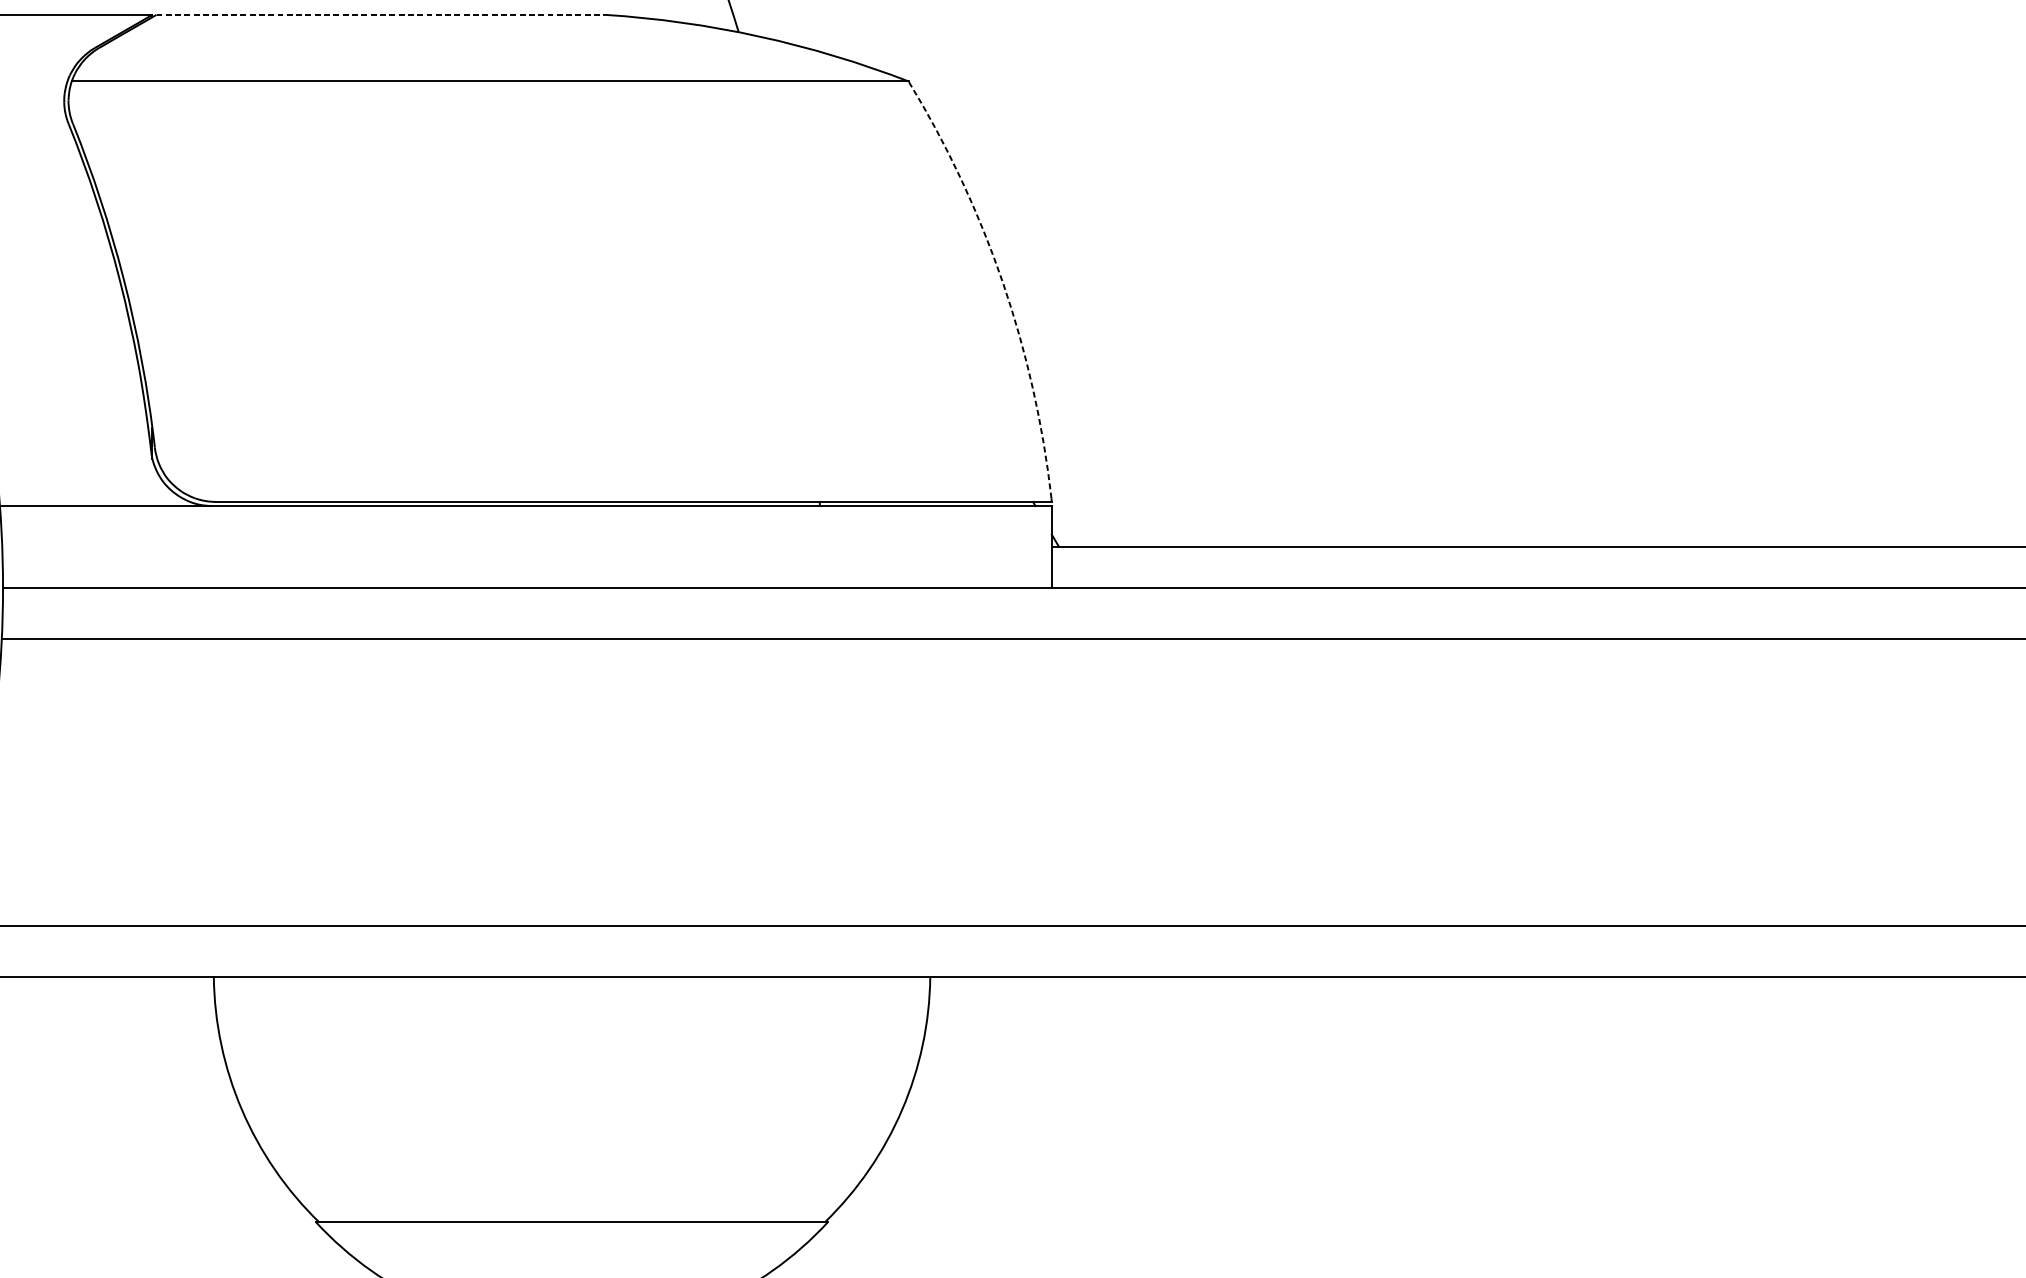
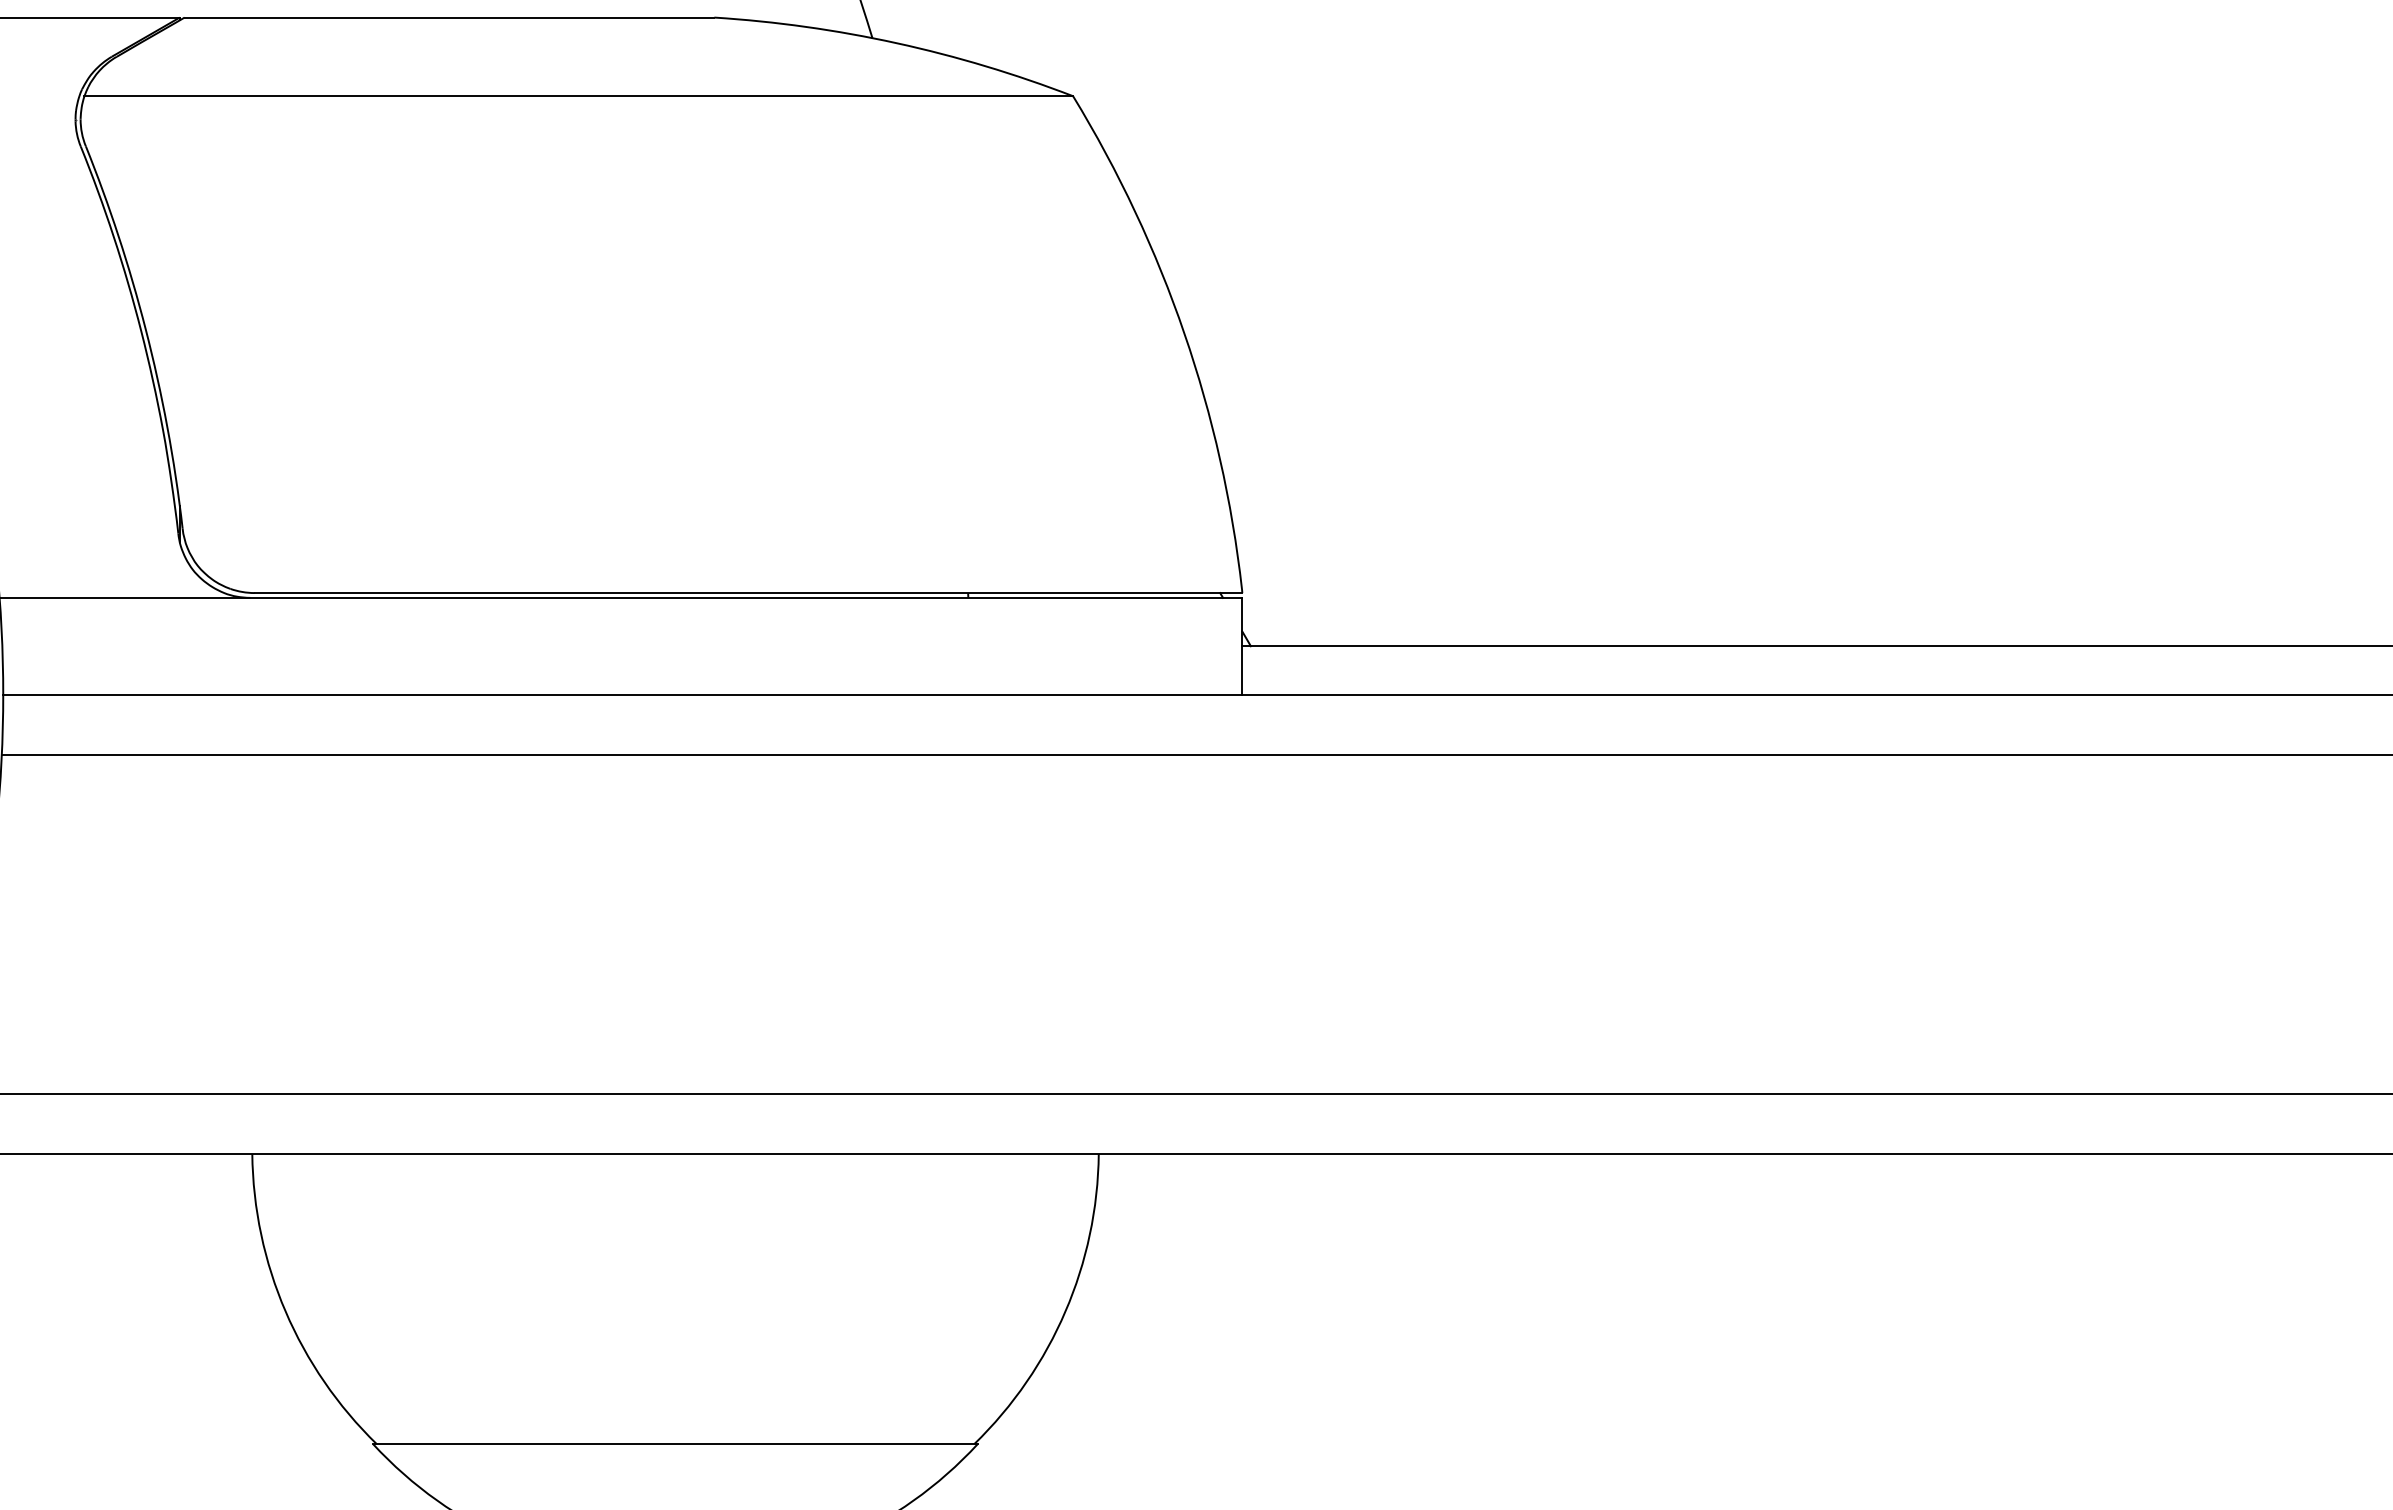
line: (380, 14) -> (449, 17), dashed -> solid
arc: (1002, 282) -> (1184, 333), dashed -> solid

